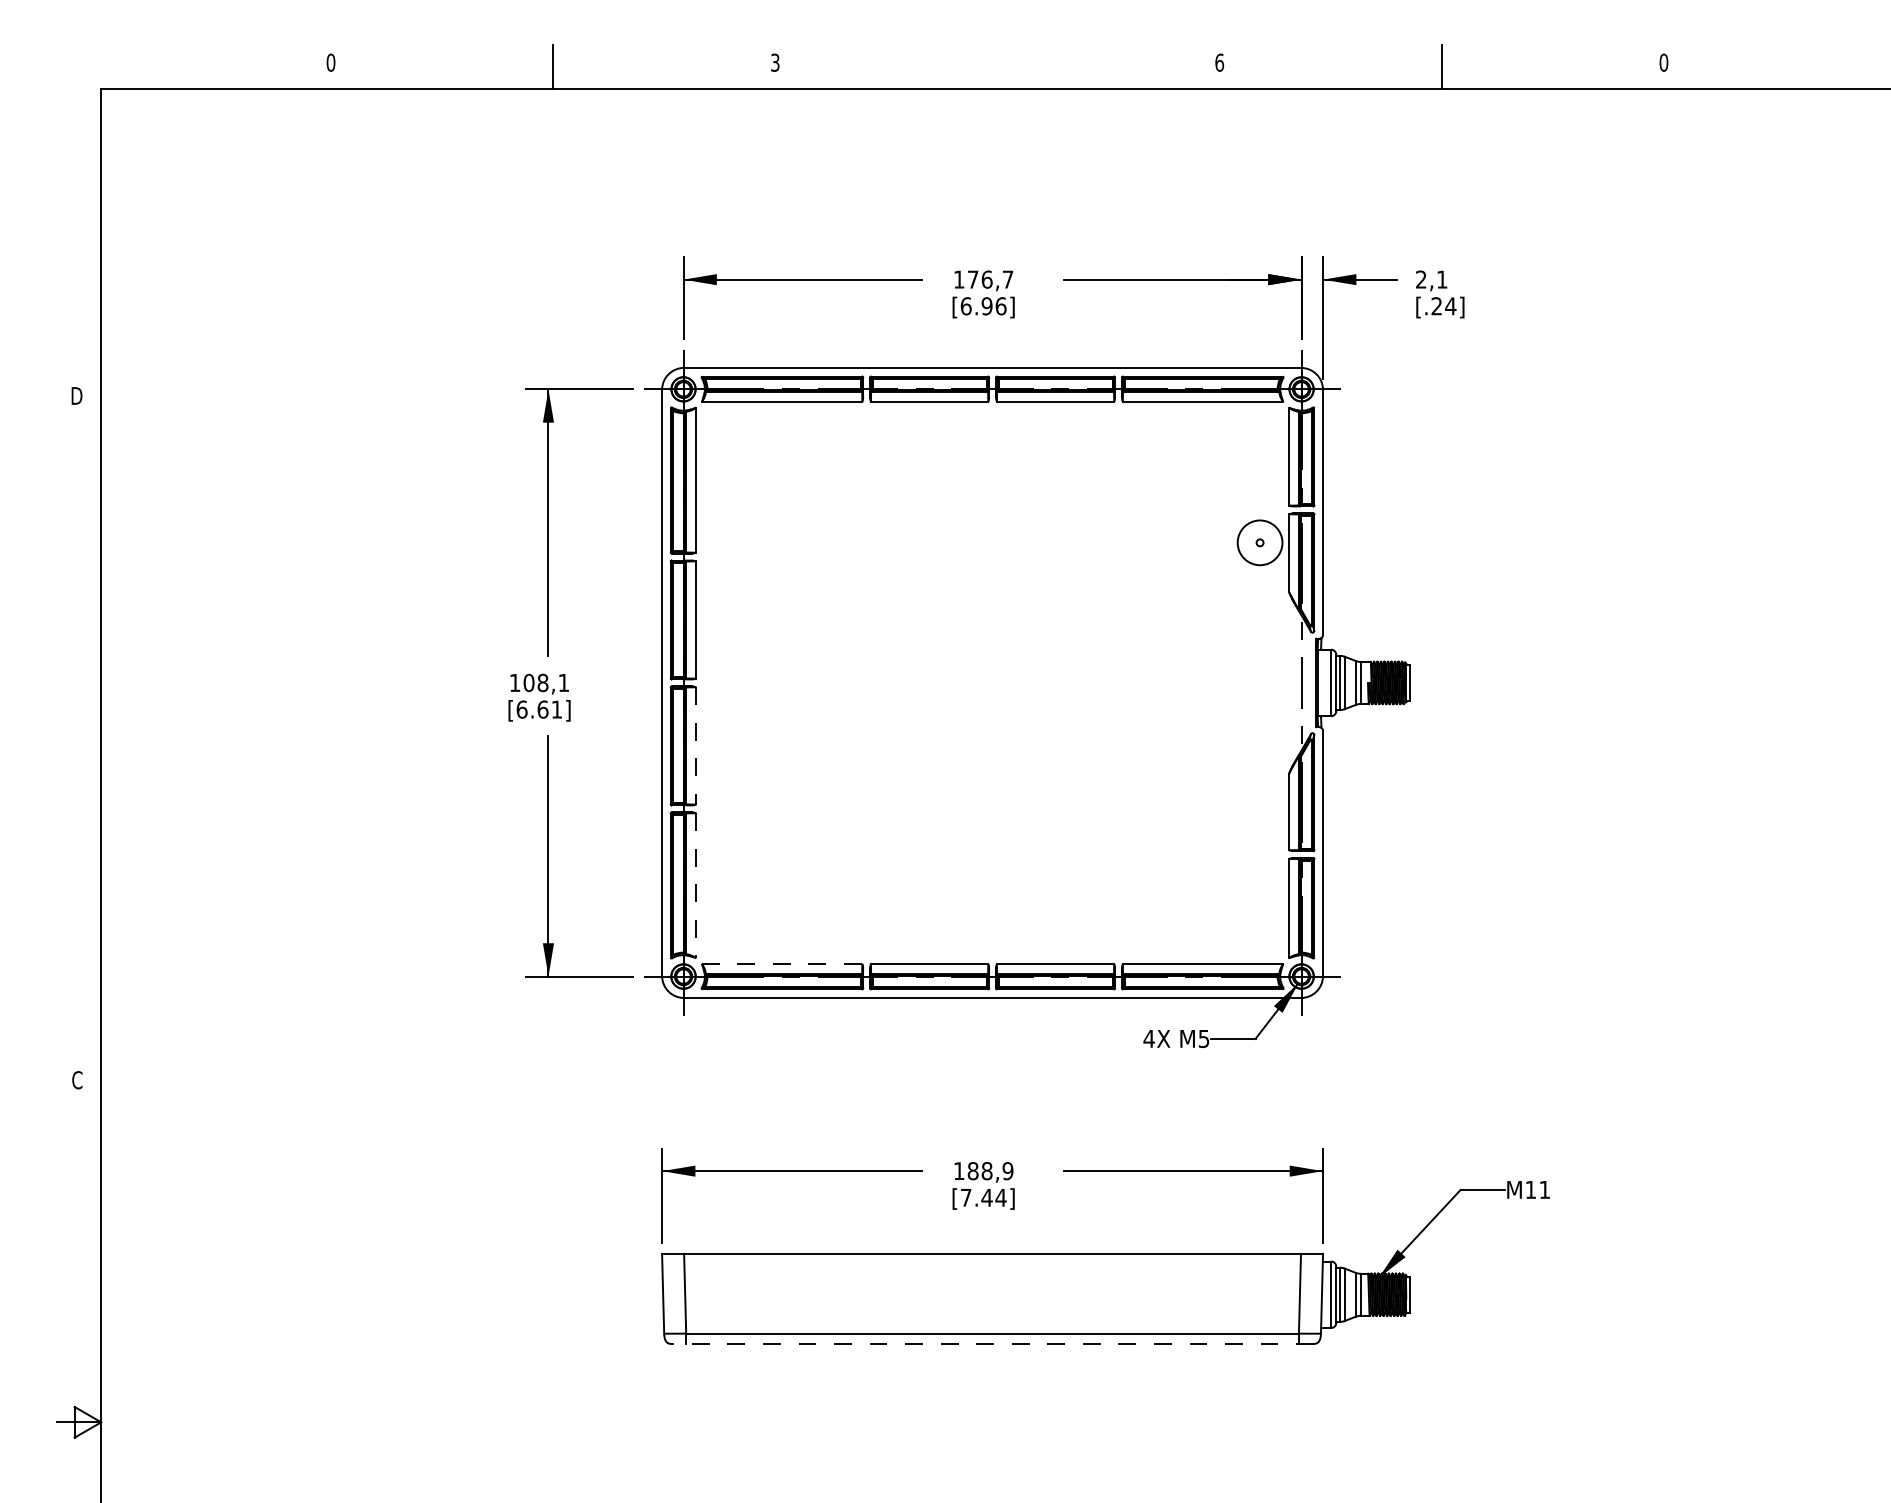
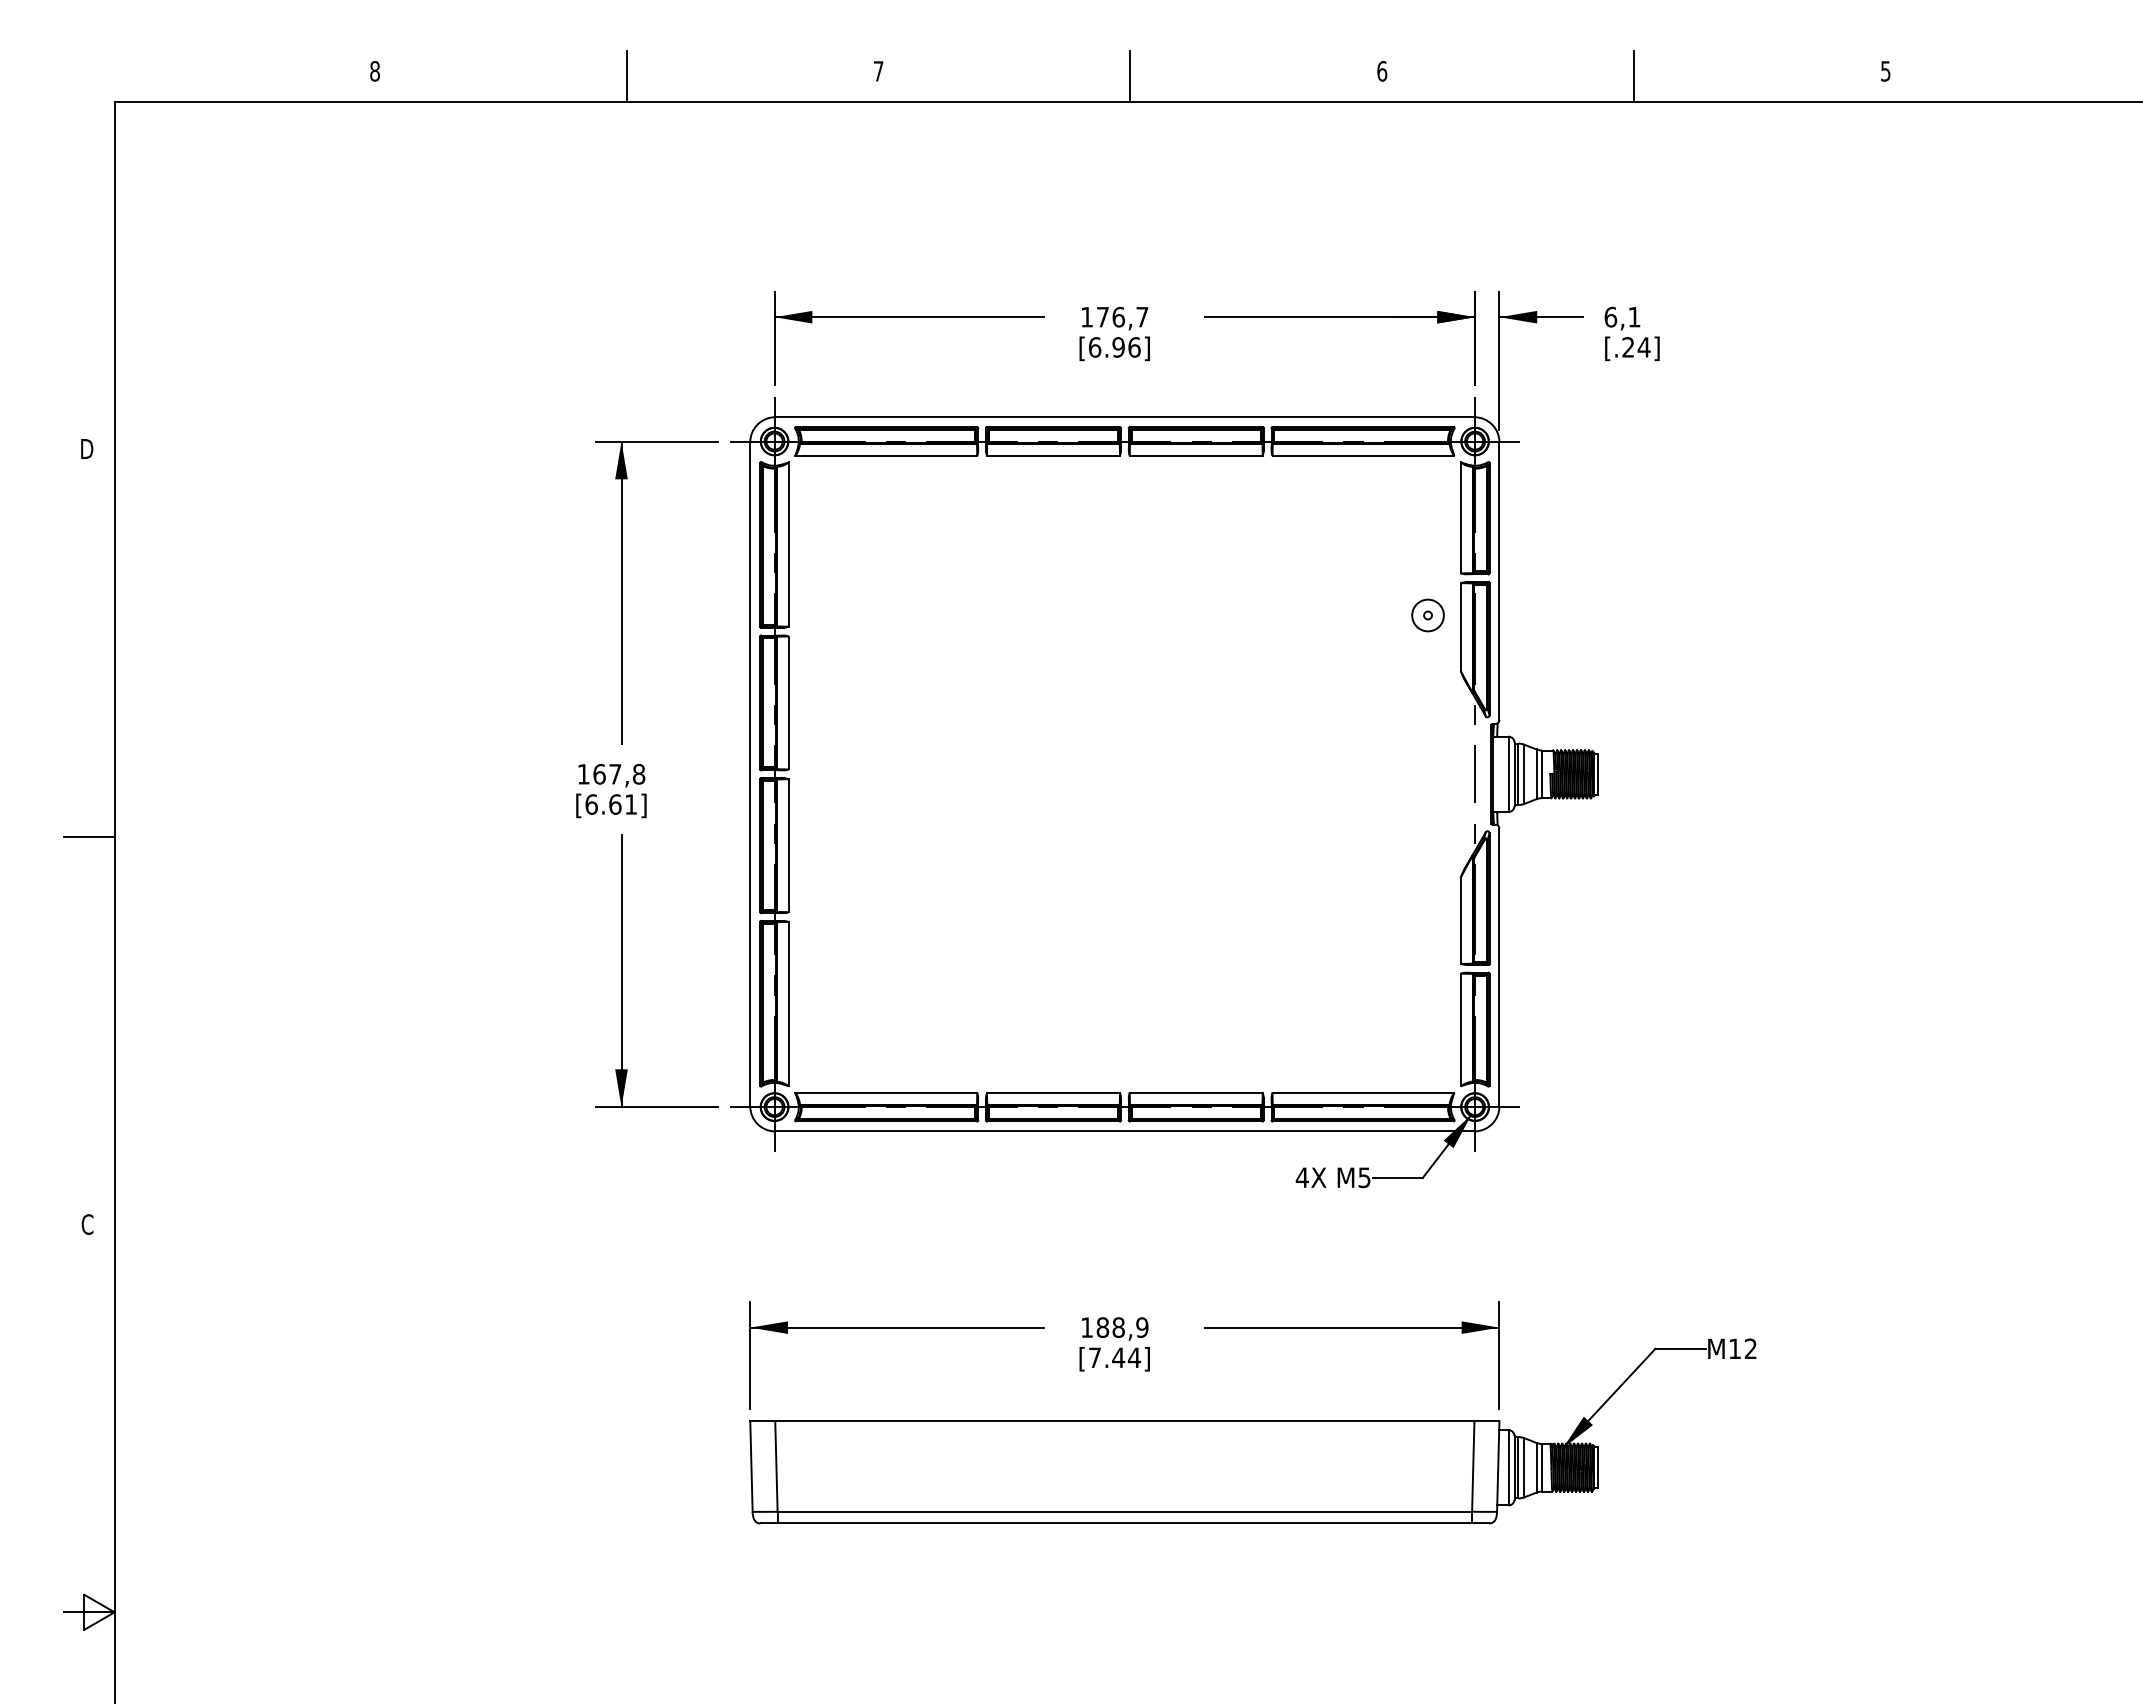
text: (331, 62) -> (375, 71), 0 -> 8
text: (775, 62) -> (878, 71), 3 -> 7
text: (1663, 62) -> (1885, 71), 0 -> 5
line: (997, 67) -> (1130, 76), added
text: (1421, 279) -> (1610, 316), 2,1 -> 6,1
circle: (1259, 542) -> (1427, 615), size x0.62
text: (546, 683) -> (619, 774), 108,1 -> 167,8
line: (79, 737) -> (89, 836), added
line: (696, 746) -> (789, 846), dashed -> solid
line: (696, 886) -> (789, 1004), dashed -> solid
line: (782, 963) -> (886, 1092), dashed -> solid
text: (1544, 1189) -> (1750, 1348), M11 -> M12
line: (992, 1343) -> (1124, 1523), dashed -> solid

